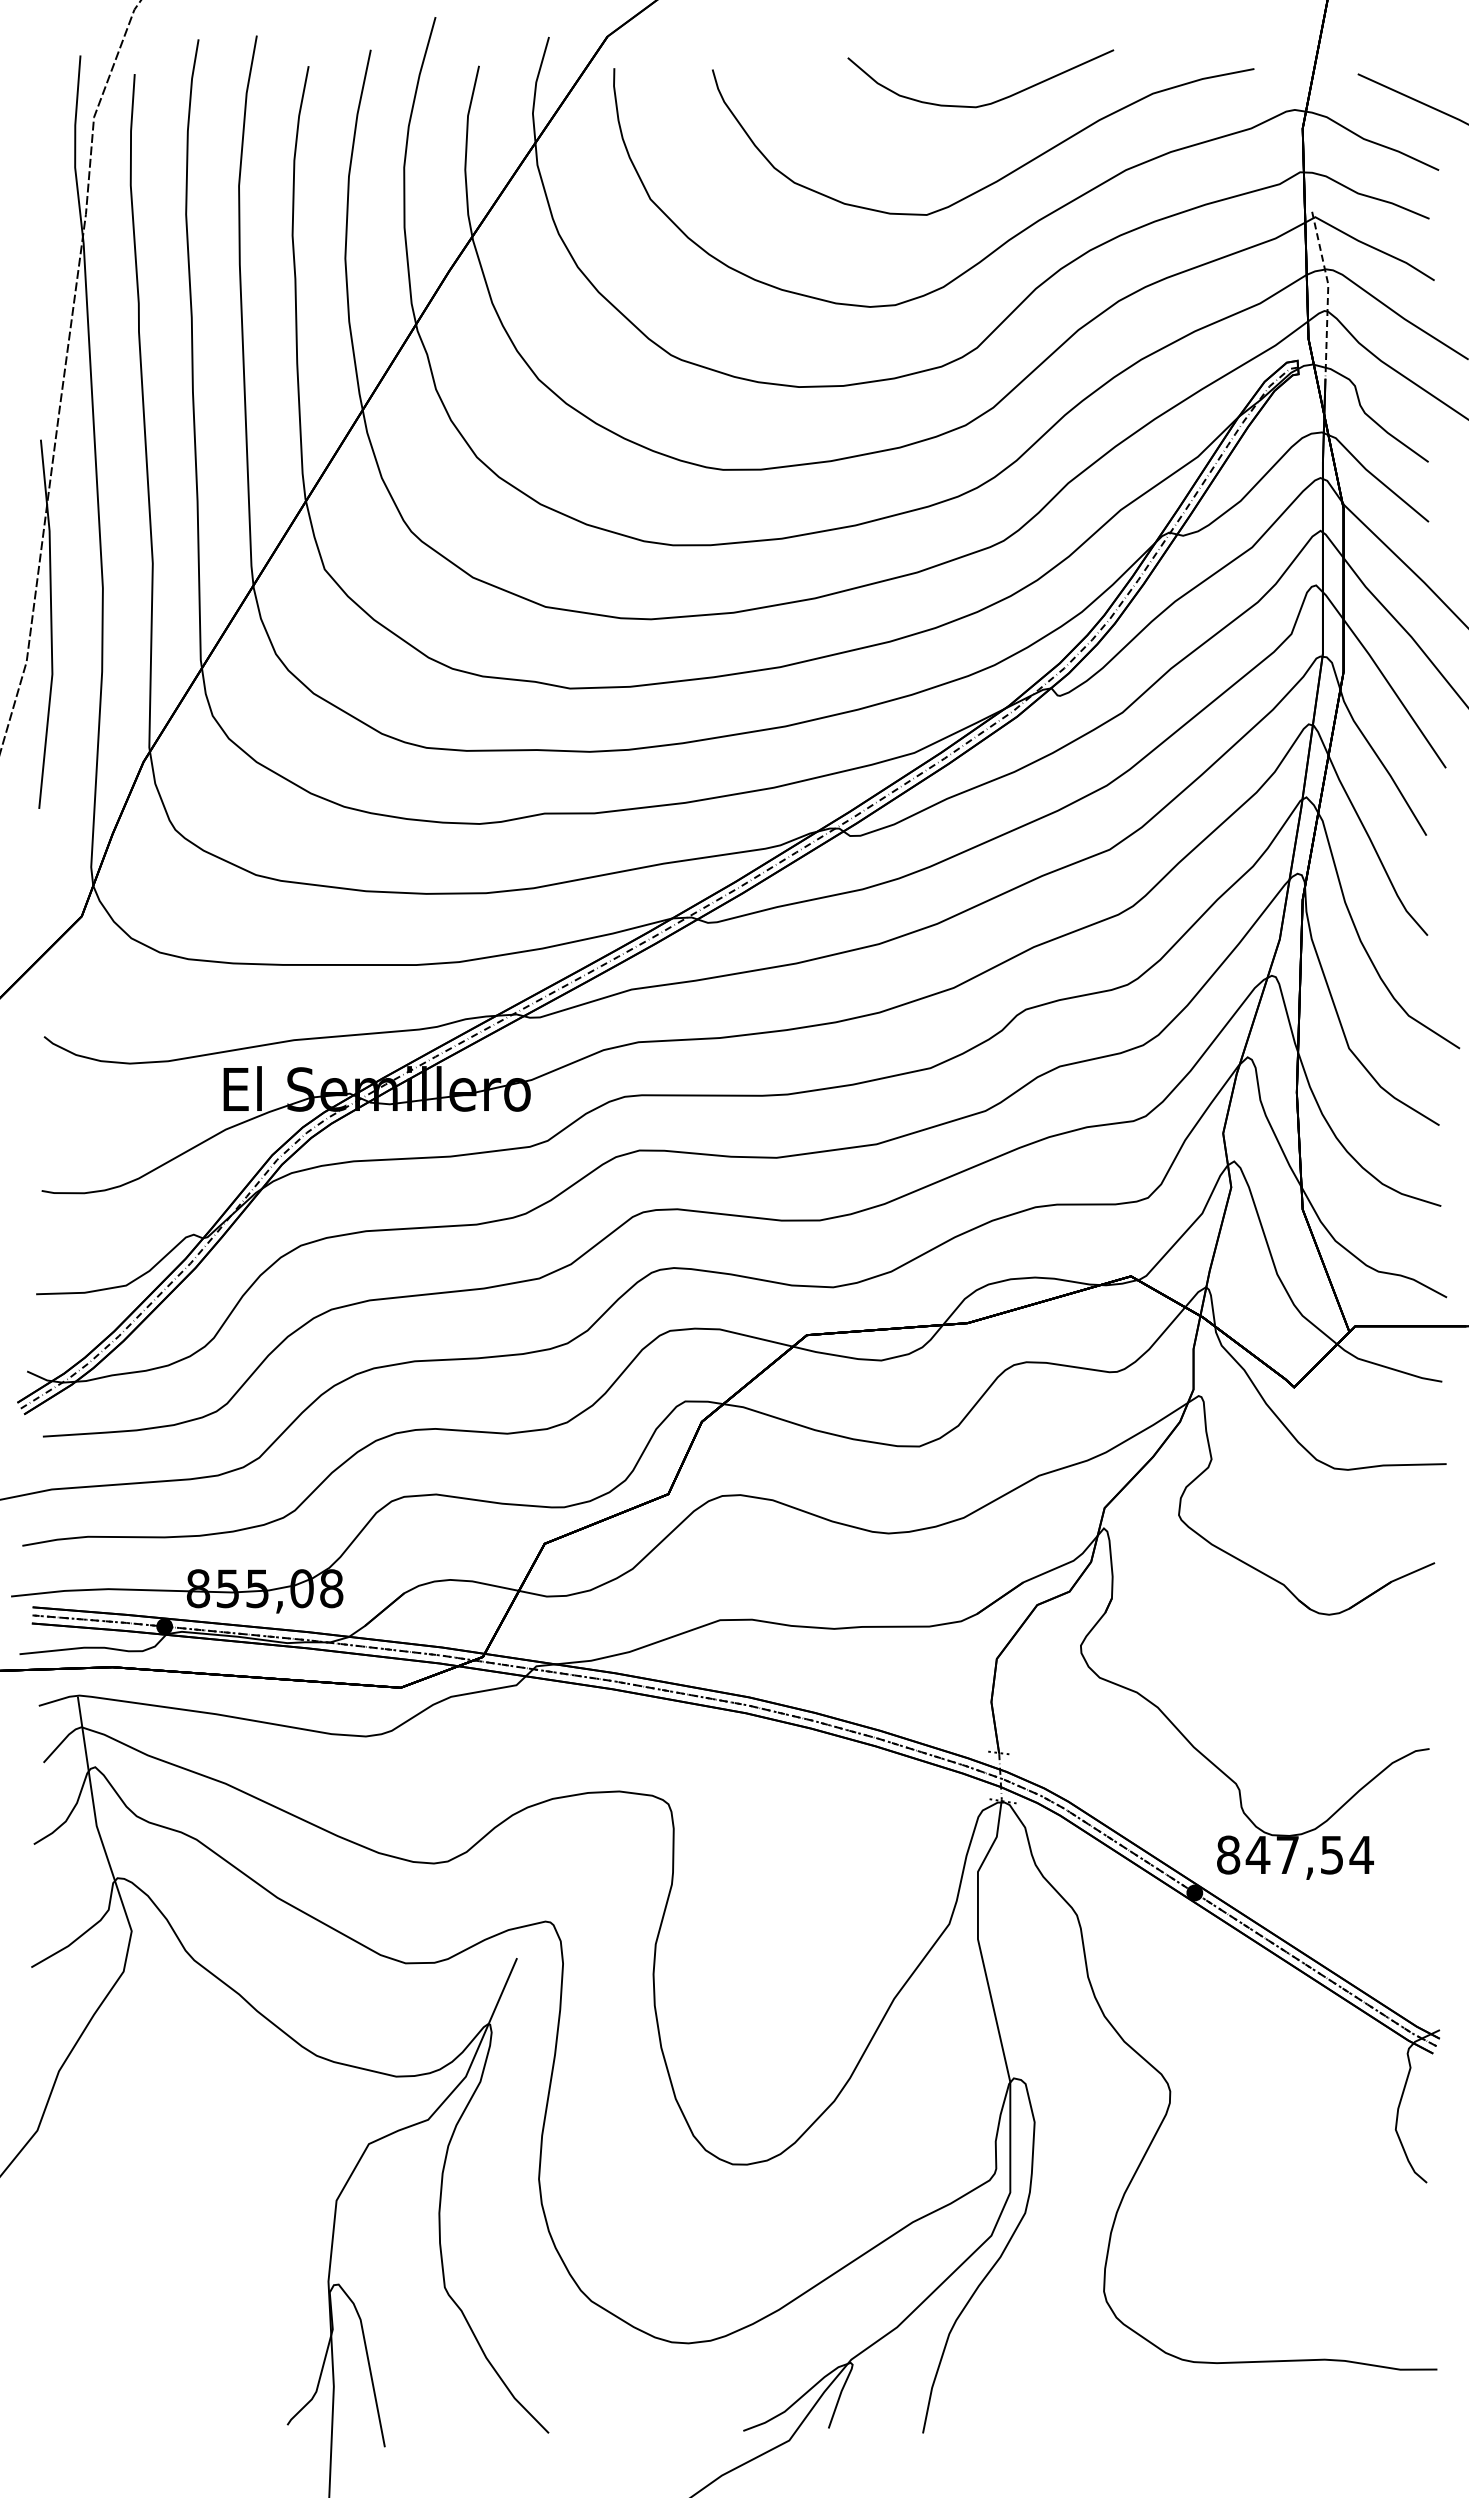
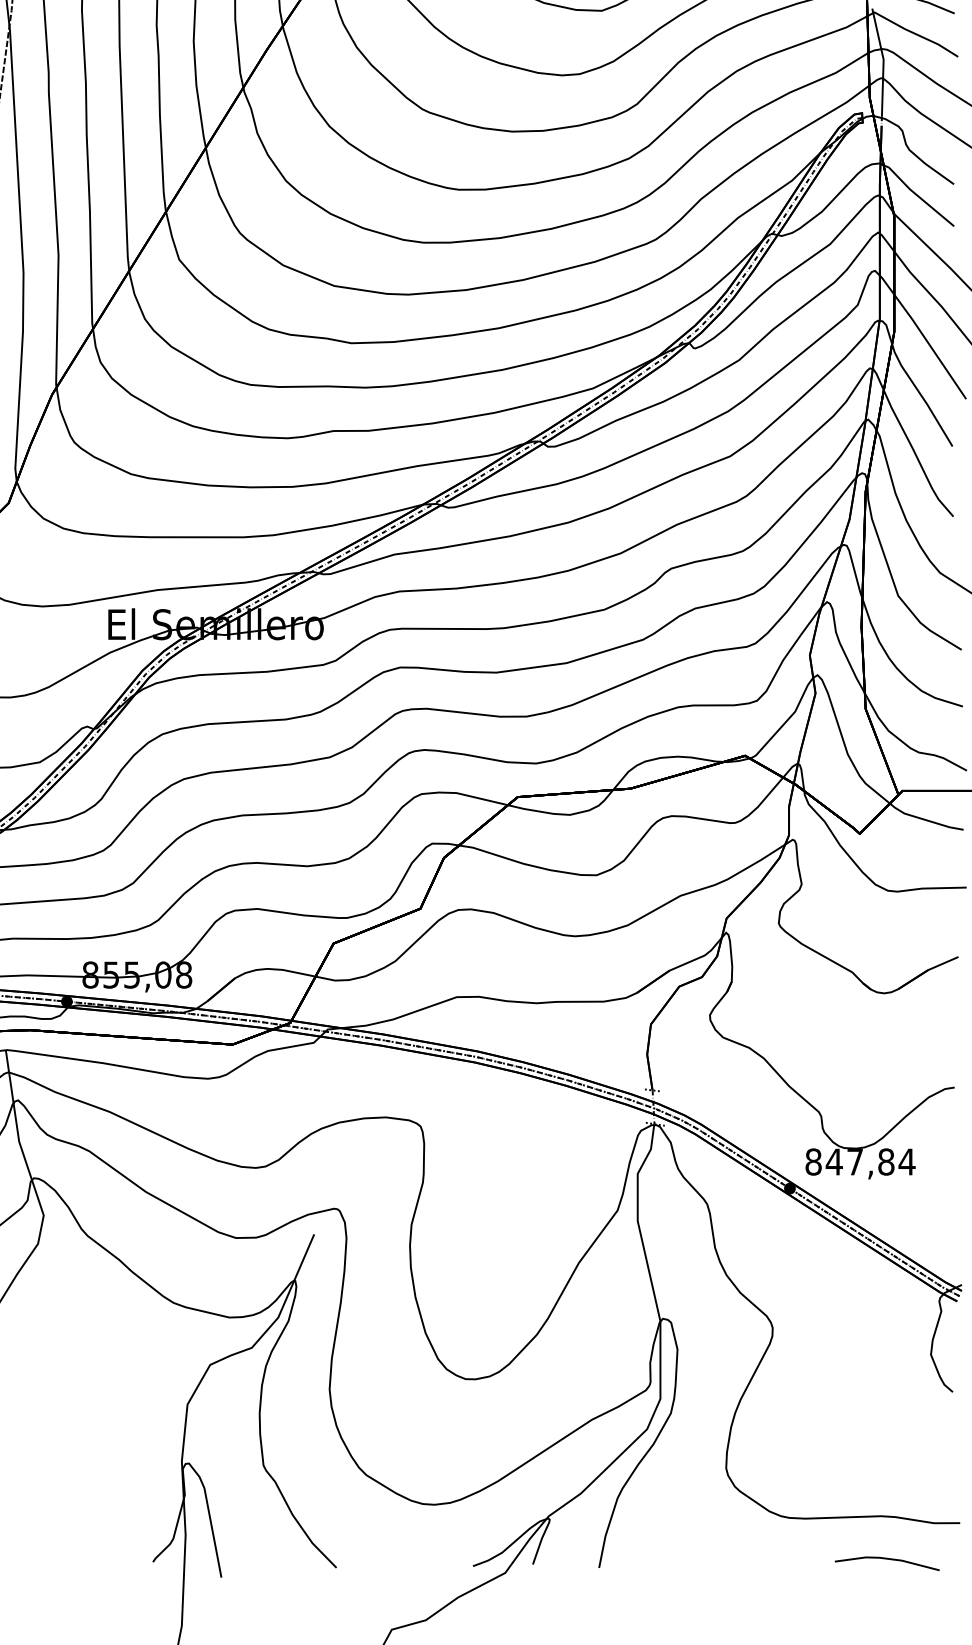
line: (1328, 287) -> (883, 61), dashed -> solid
text: (1331, 1854) -> (885, 1161), 847,54 -> 847,84
line: (1333, 2421) -> (887, 1559), added

